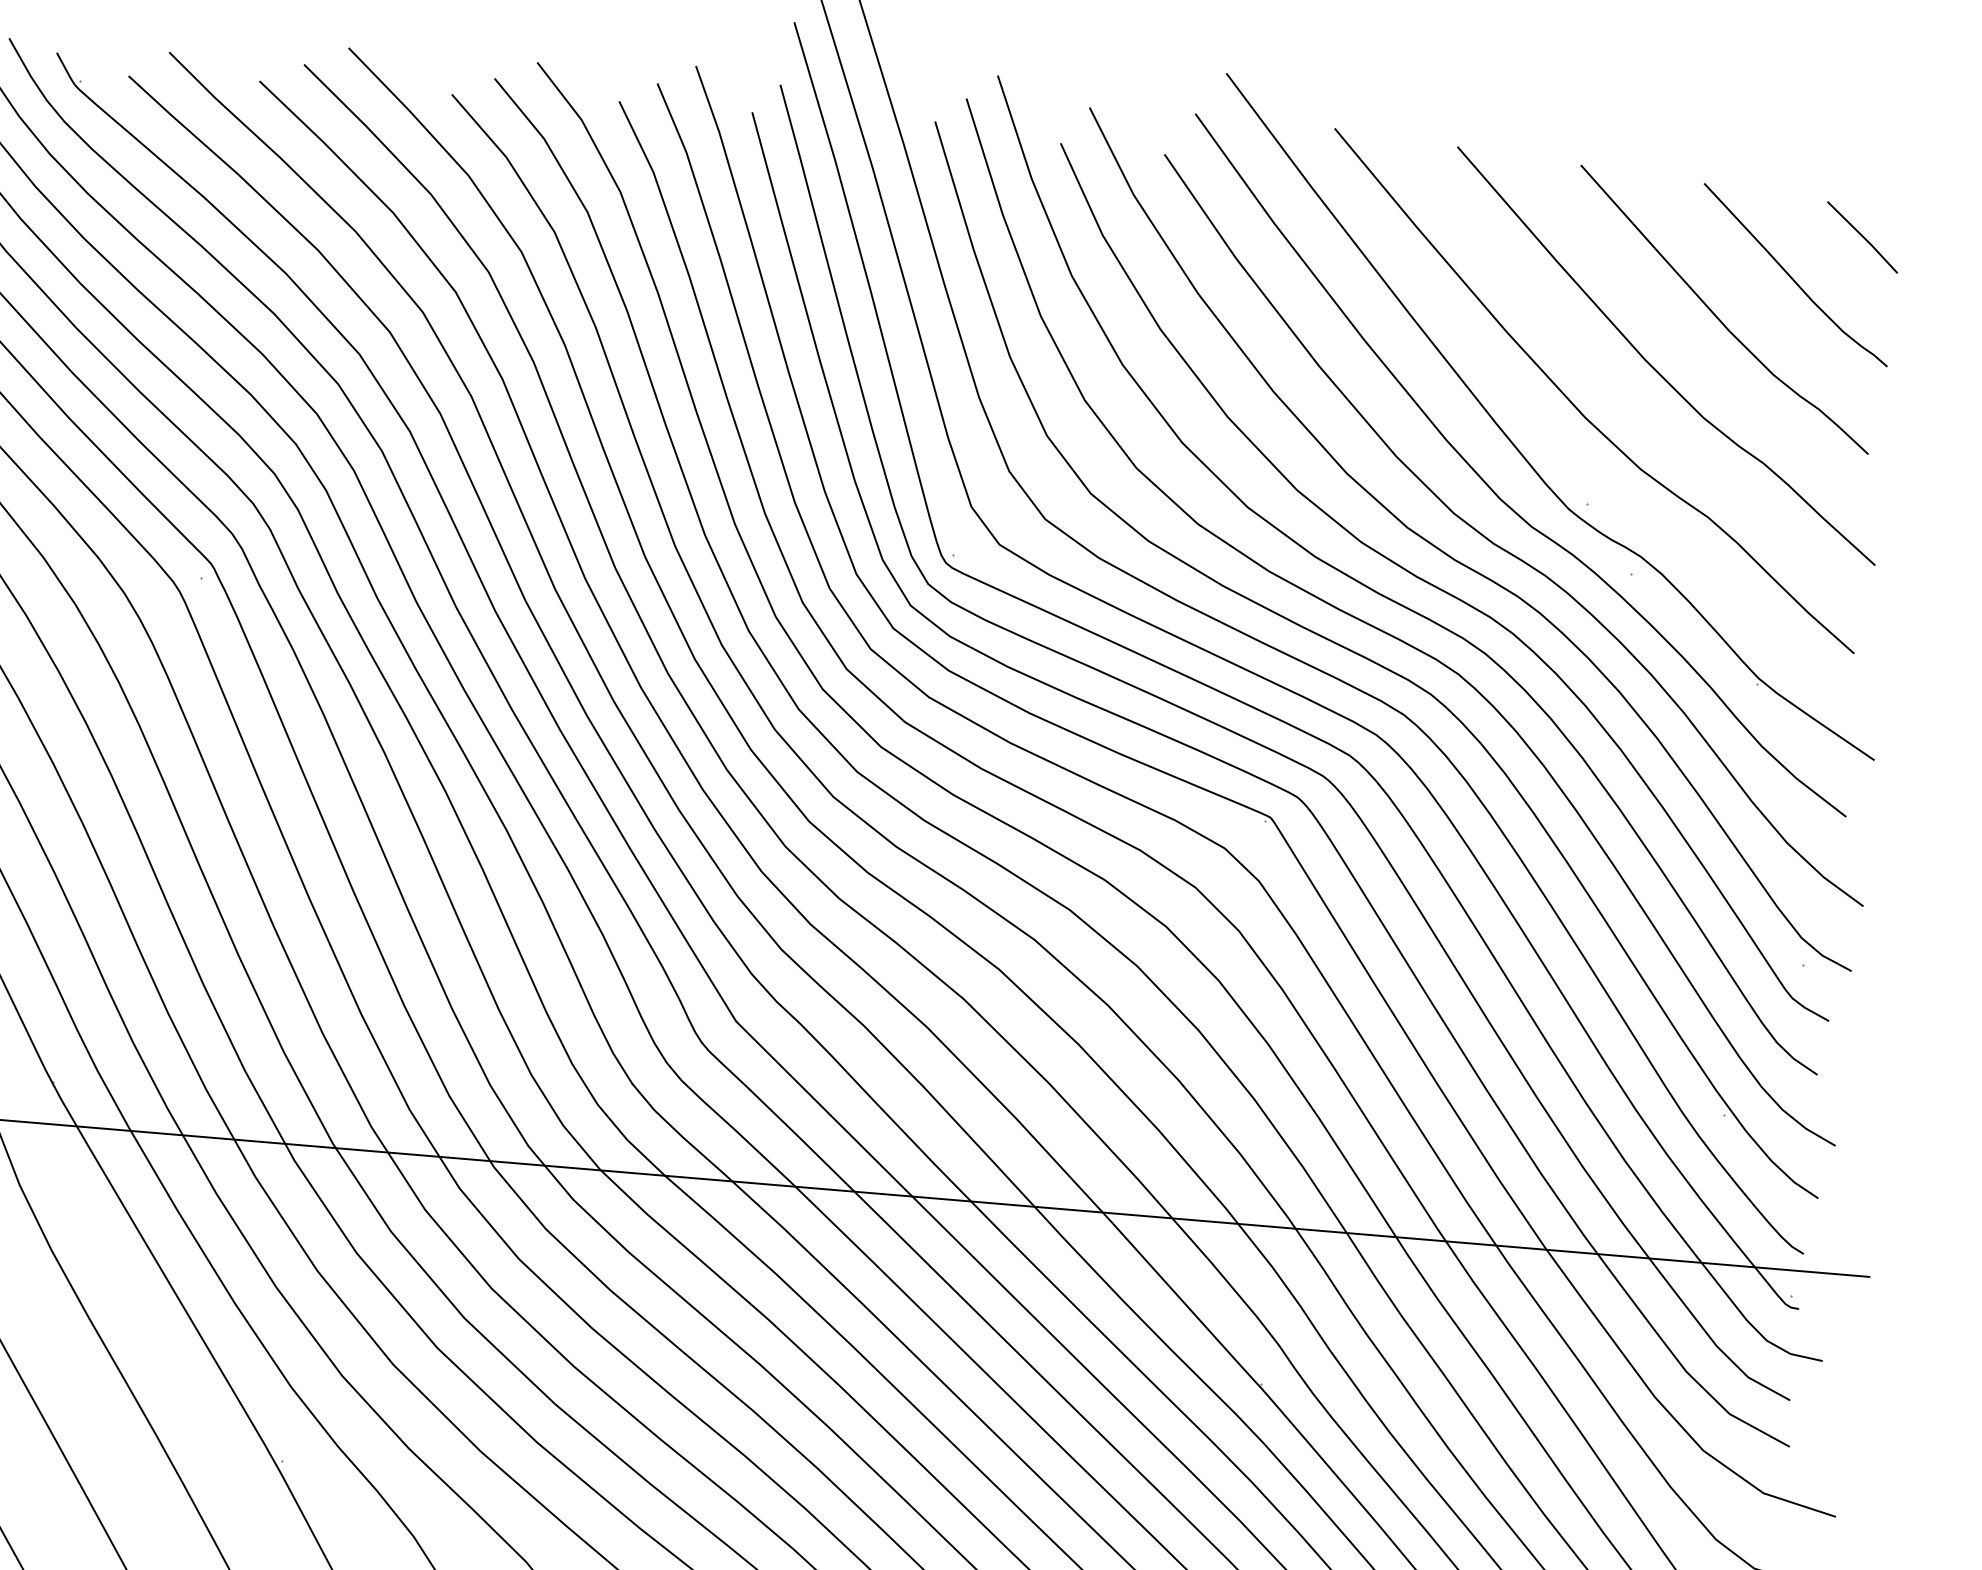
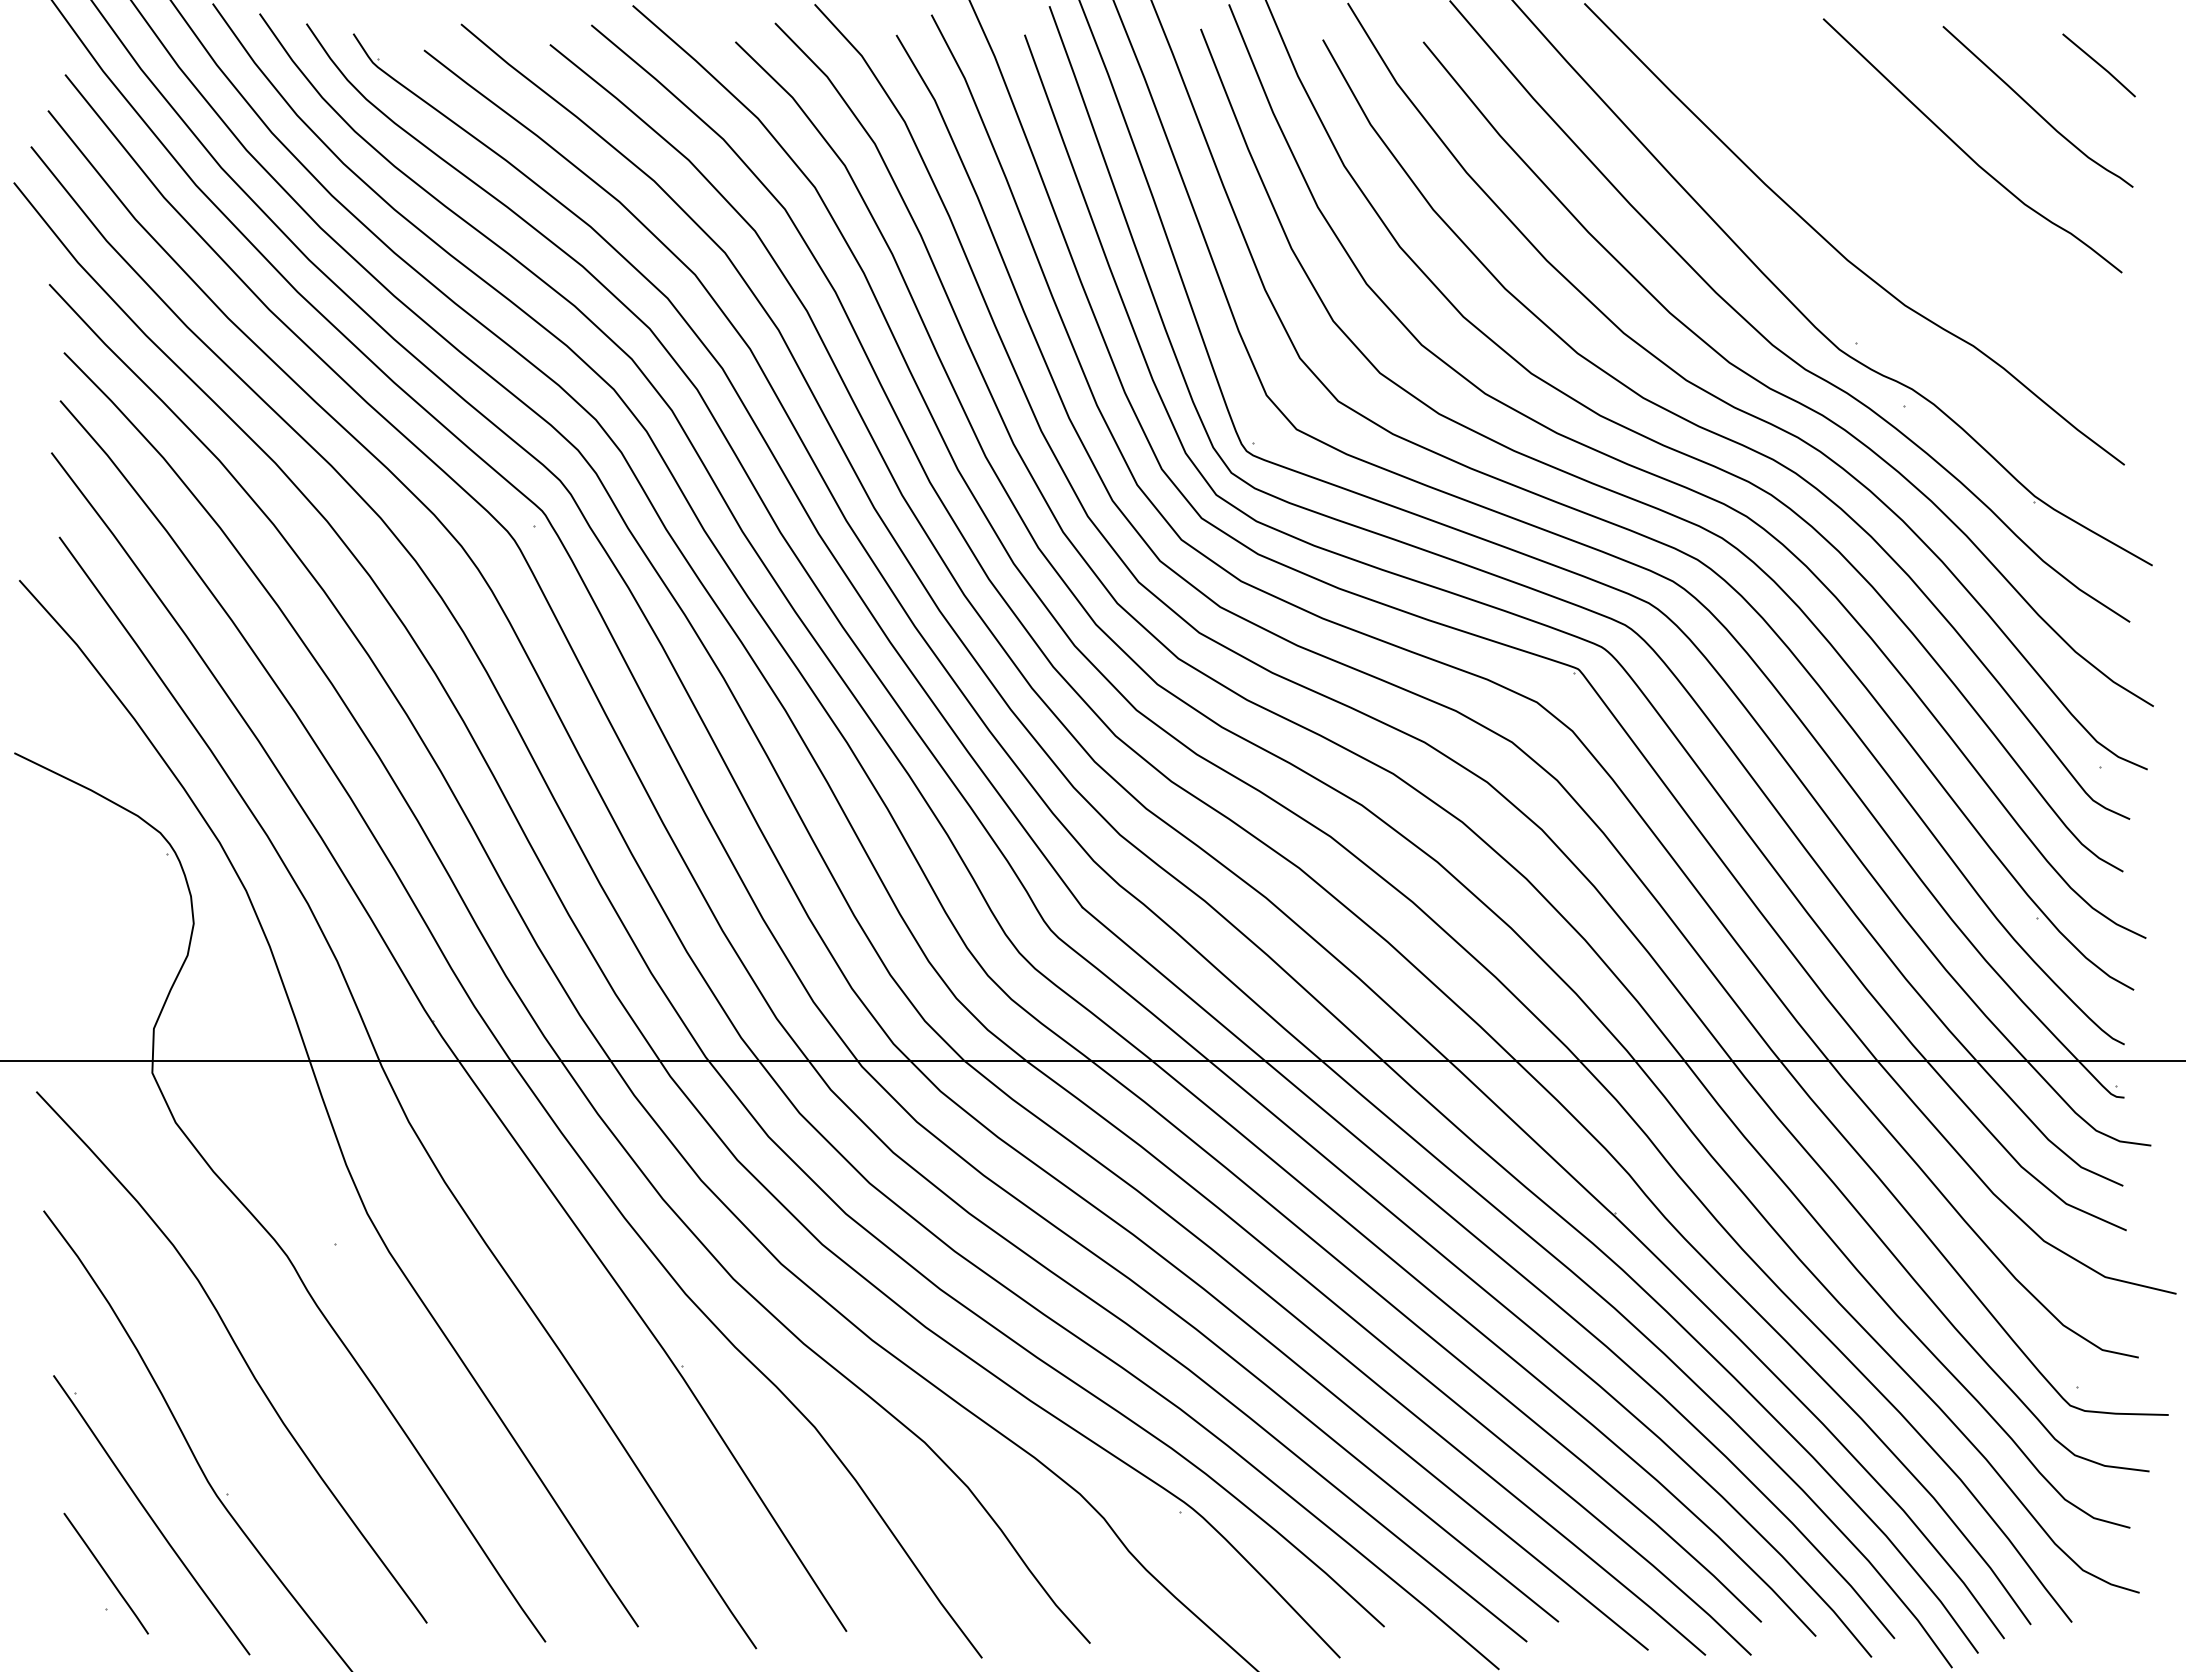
curve: (1652, 366) -> (1908, 205), removed

